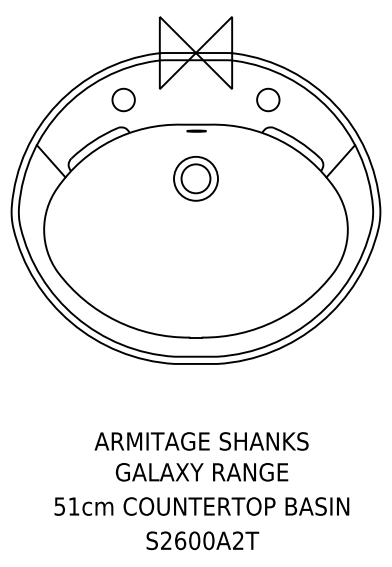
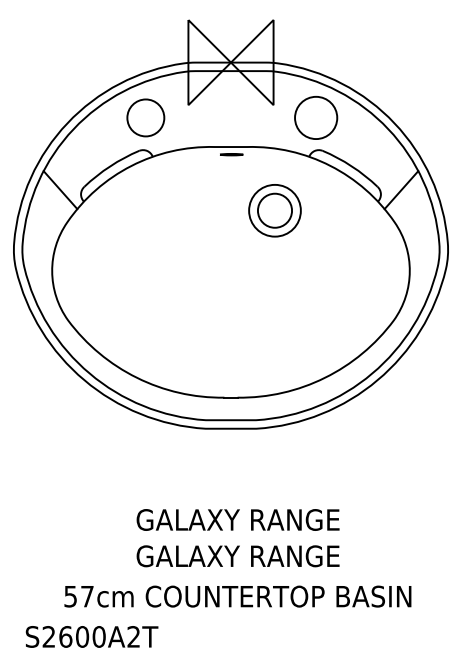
circle: (123, 99) -> (145, 117), size x1.4
circle: (267, 99) -> (315, 117), size x1.6
part: (195, 178) -> (274, 210), moved
text: (201, 441) -> (237, 519), ARMITAGE SHANKS -> GALAXY RANGE
text: (74, 506) -> (87, 596), 51cm -> 57cm
text: (202, 540) -> (91, 636), moved

